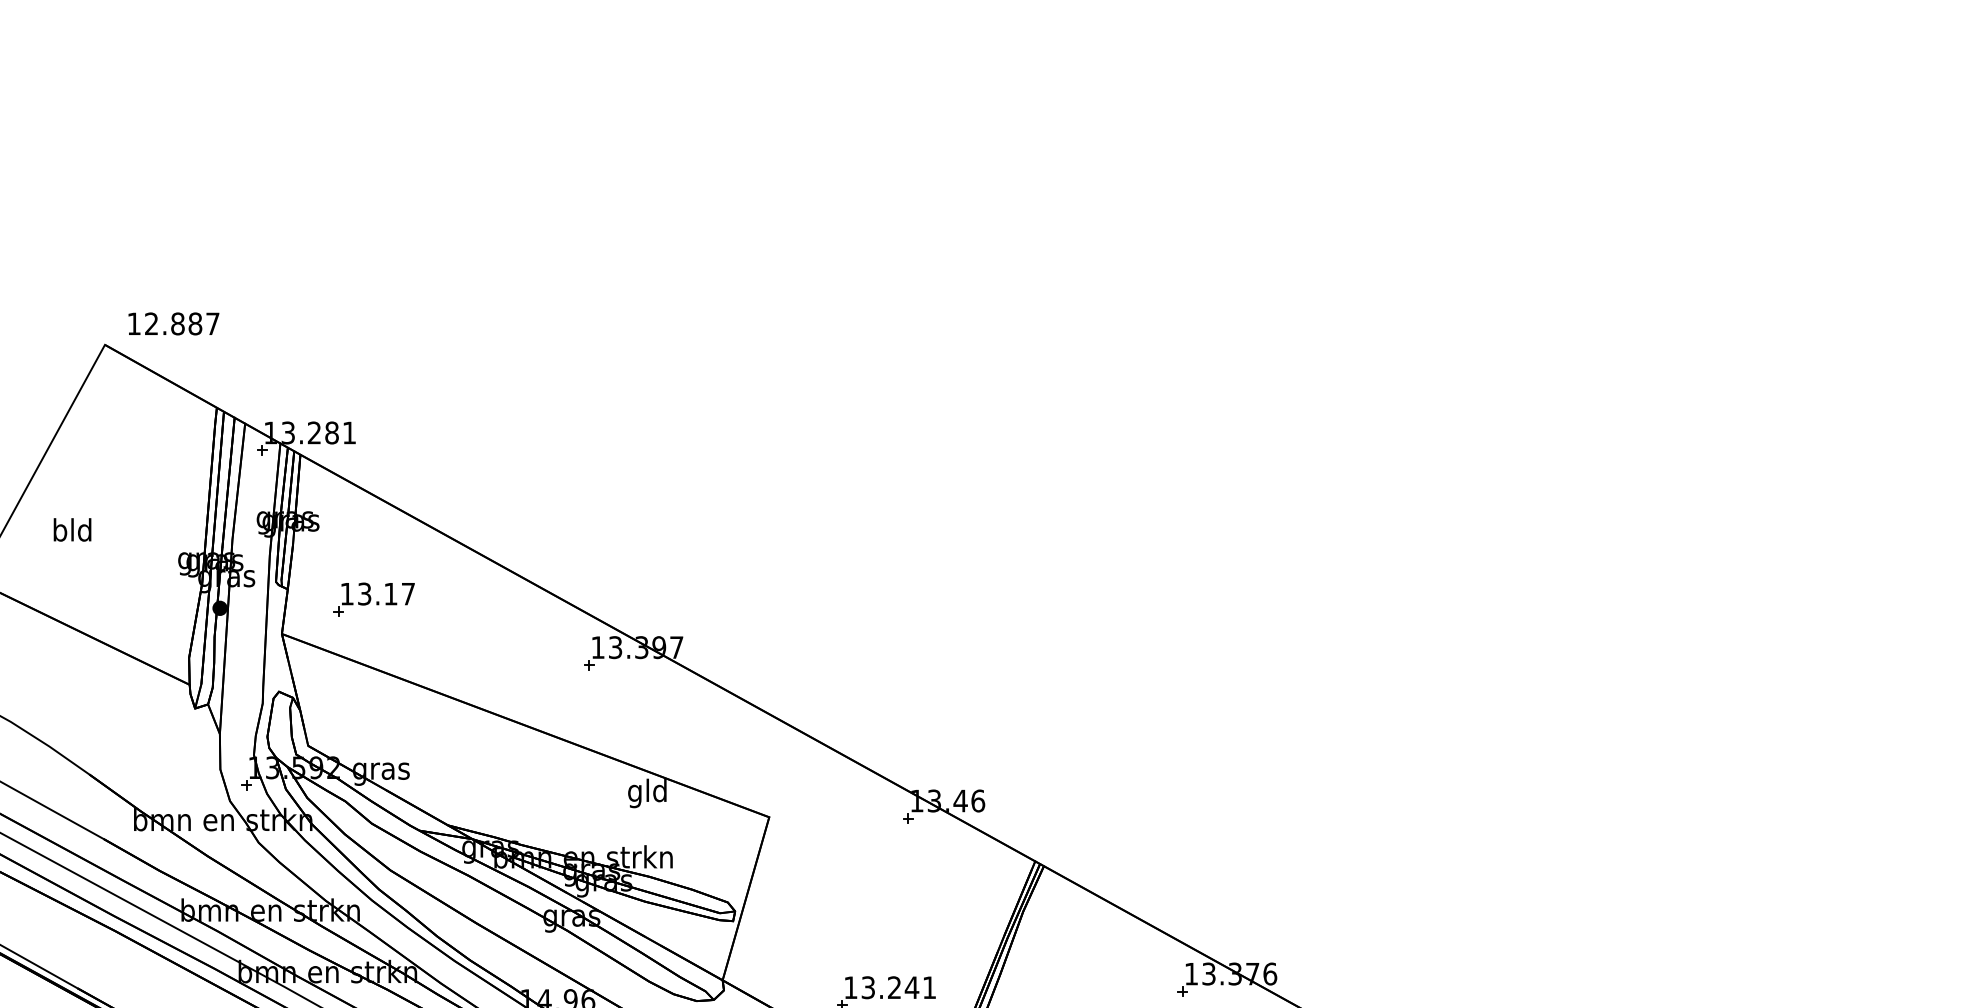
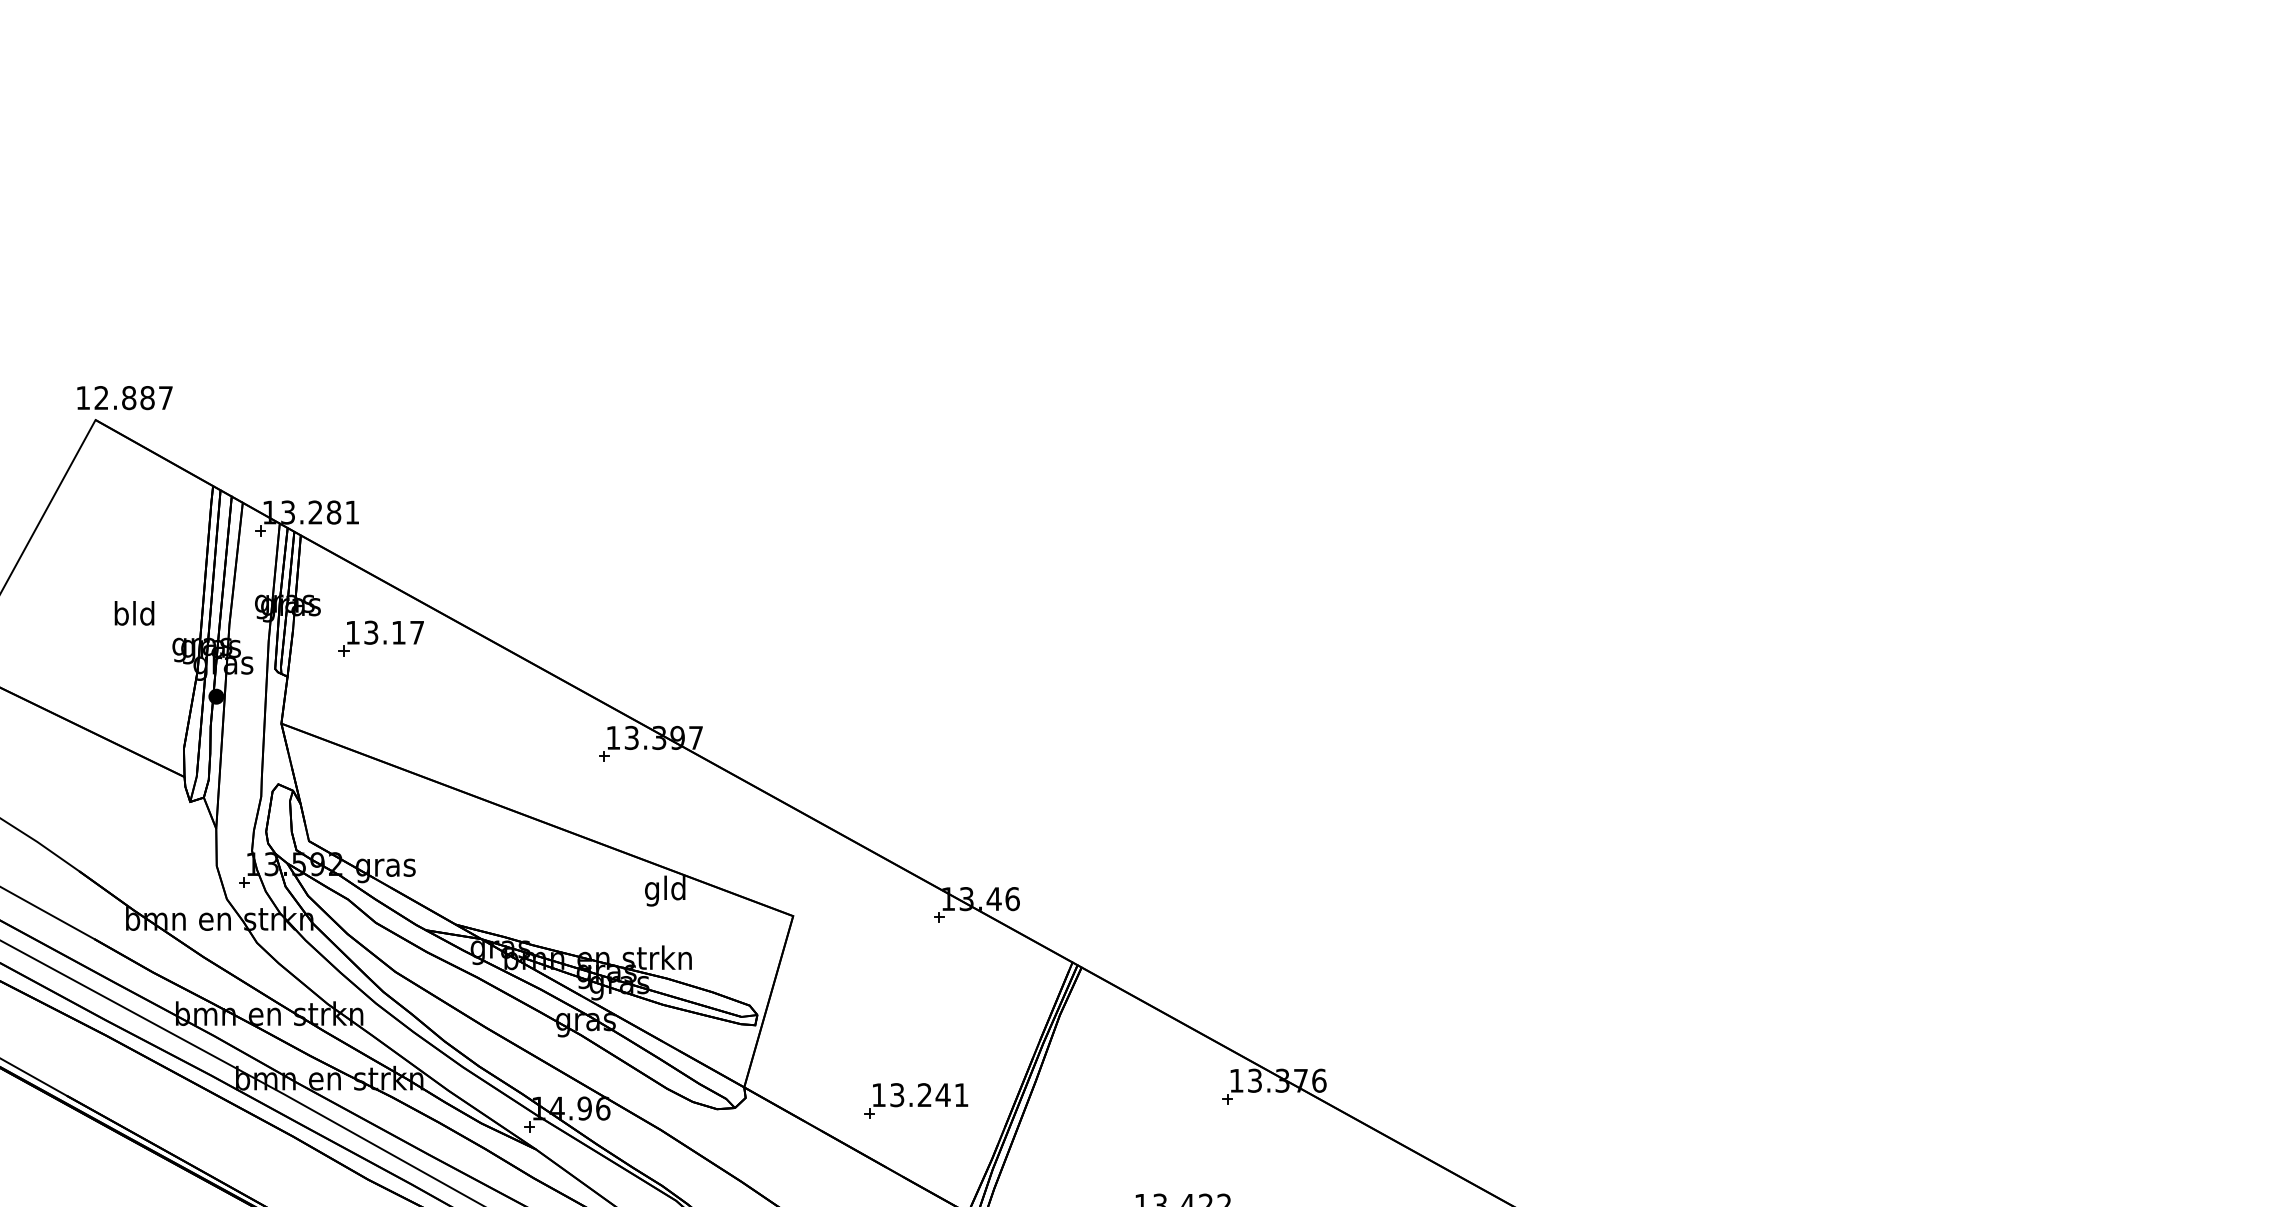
text: (173, 324) -> (124, 398), moved
text: (72, 530) -> (134, 613), moved
part: (373, 599) -> (380, 638), moved

